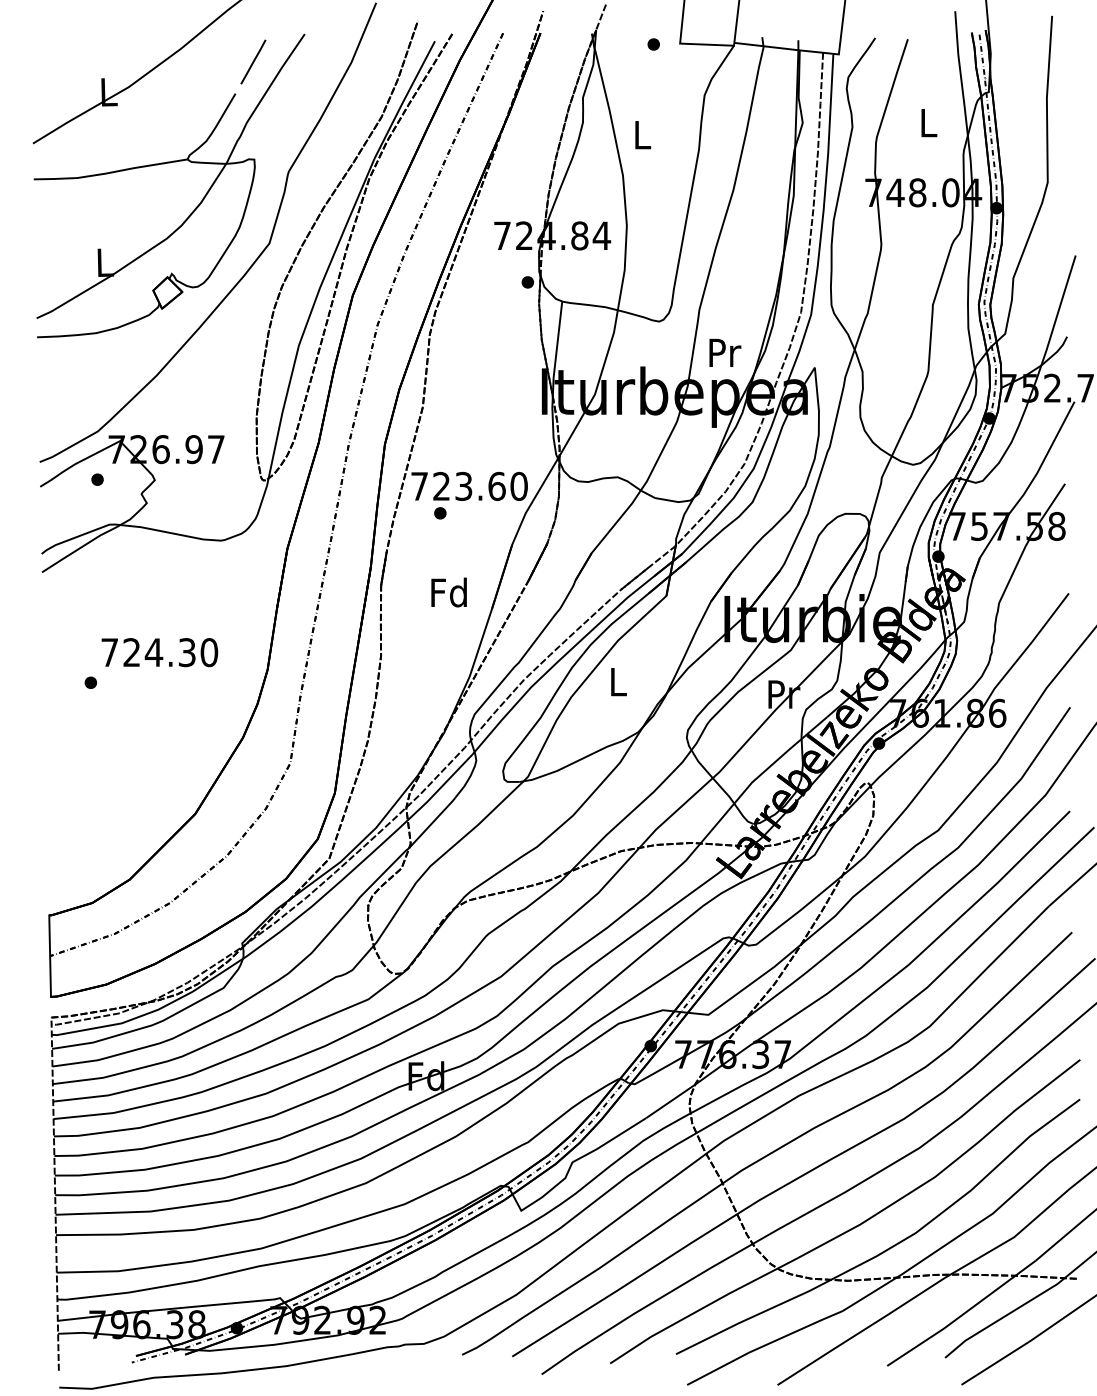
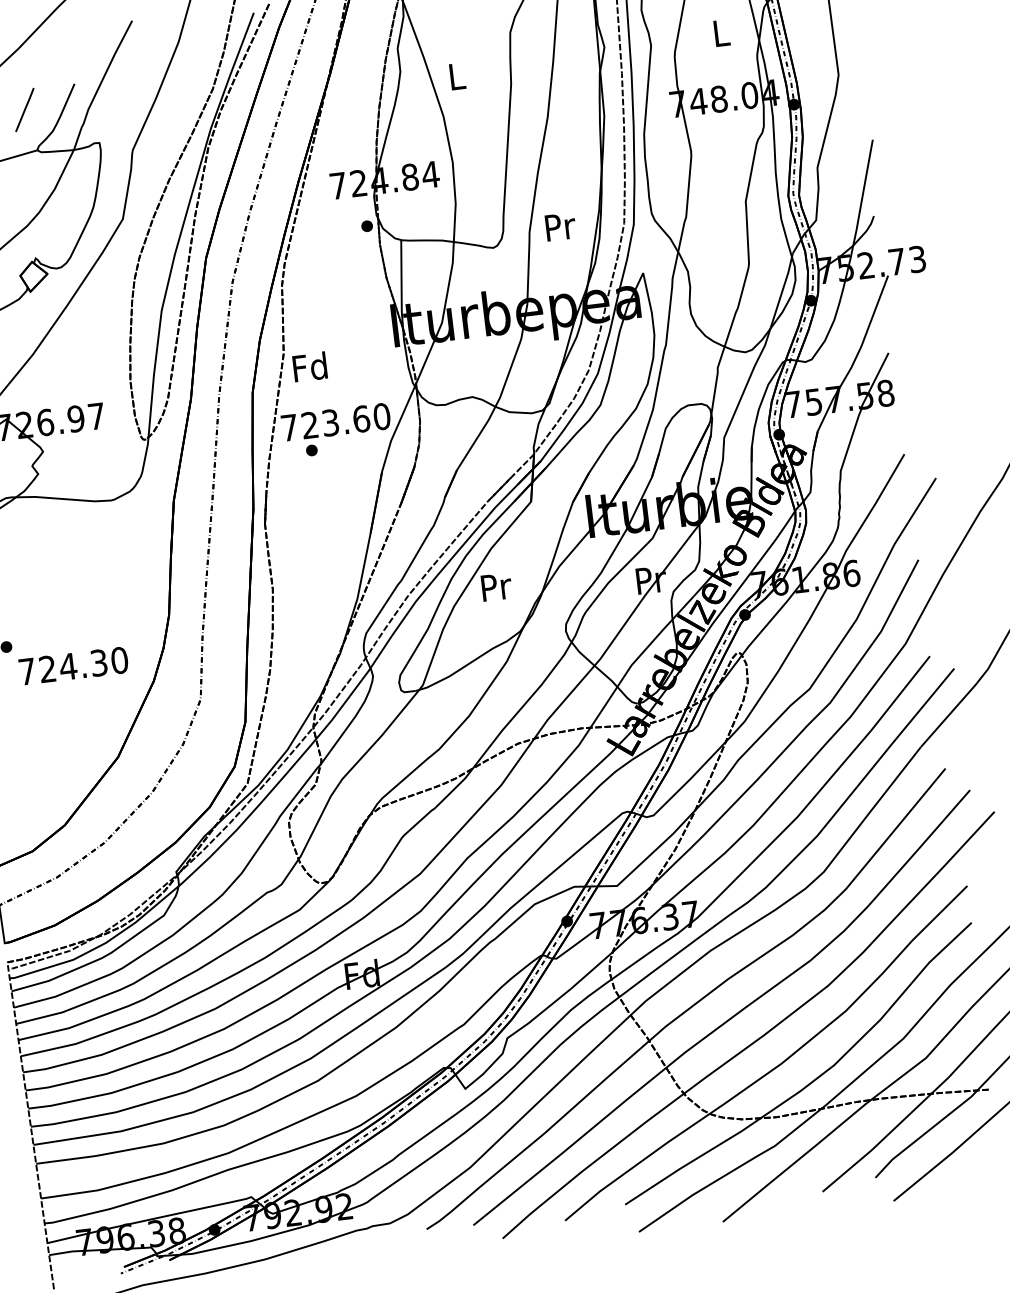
line: (253, 61) -> (24, 109), moved
text: (725, 352) -> (560, 226), moved
text: (448, 592) -> (309, 367), moved
text: (159, 652) -> (73, 666), moved
text: (619, 682) -> (497, 587), L -> Pr

